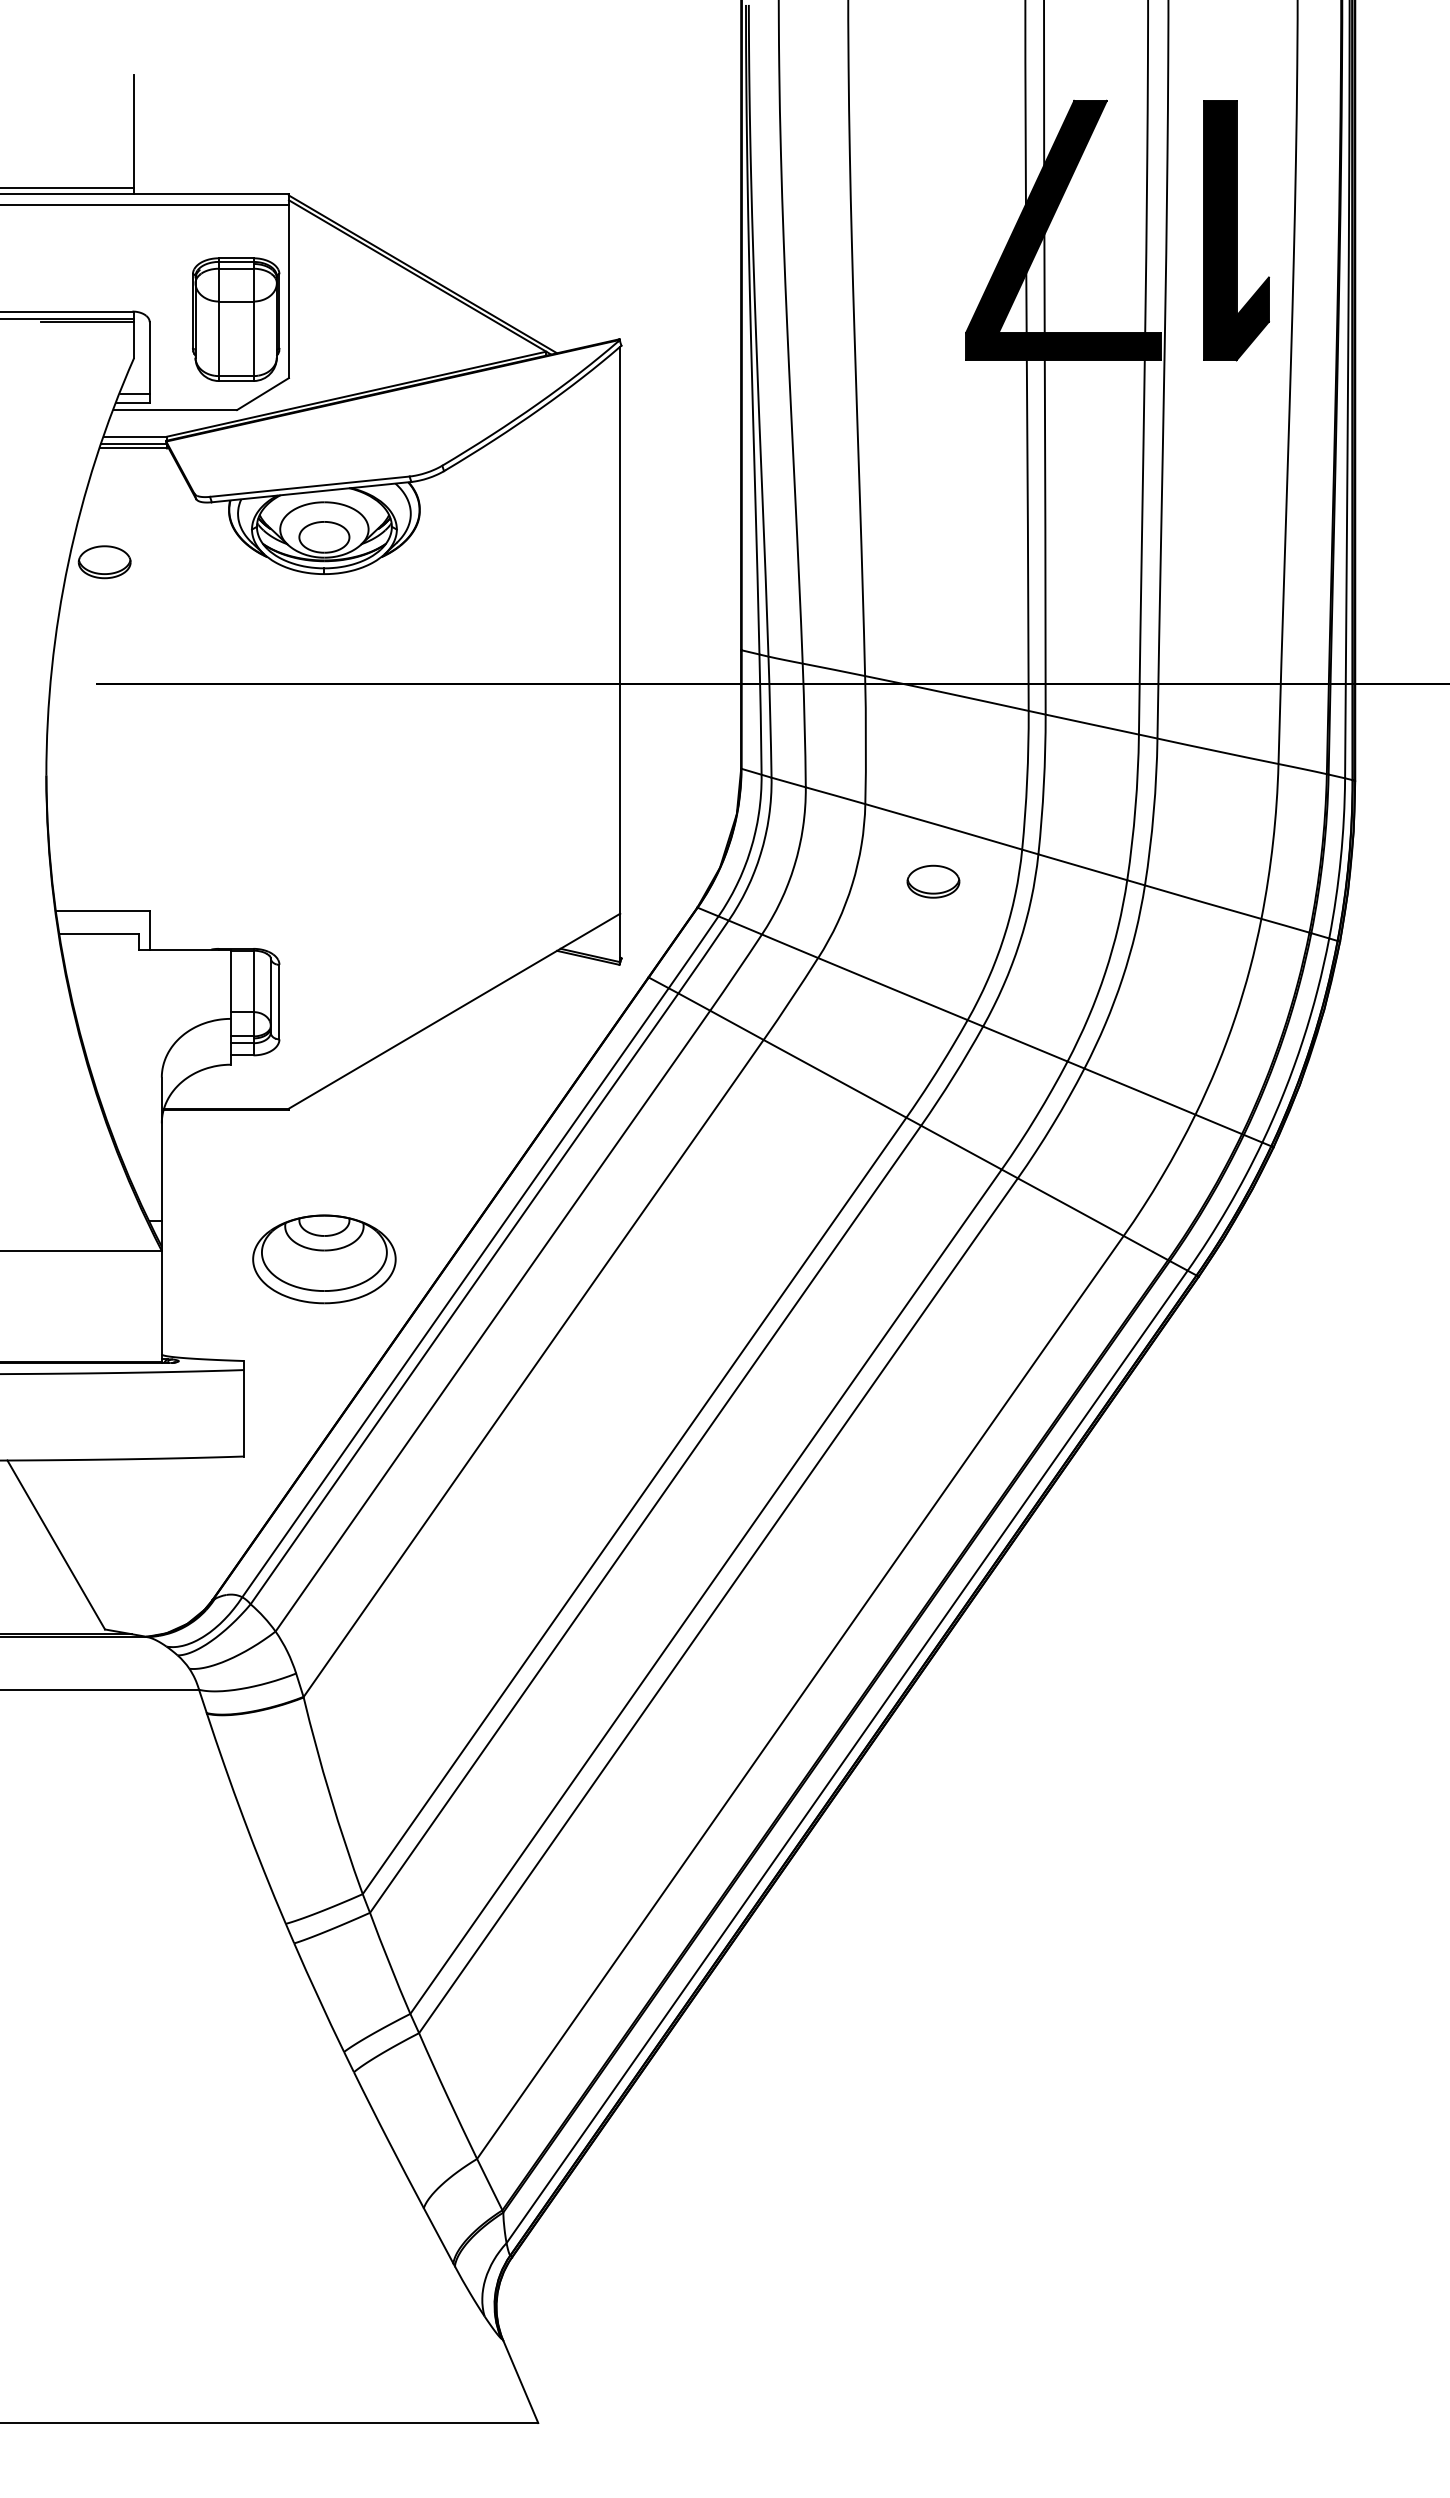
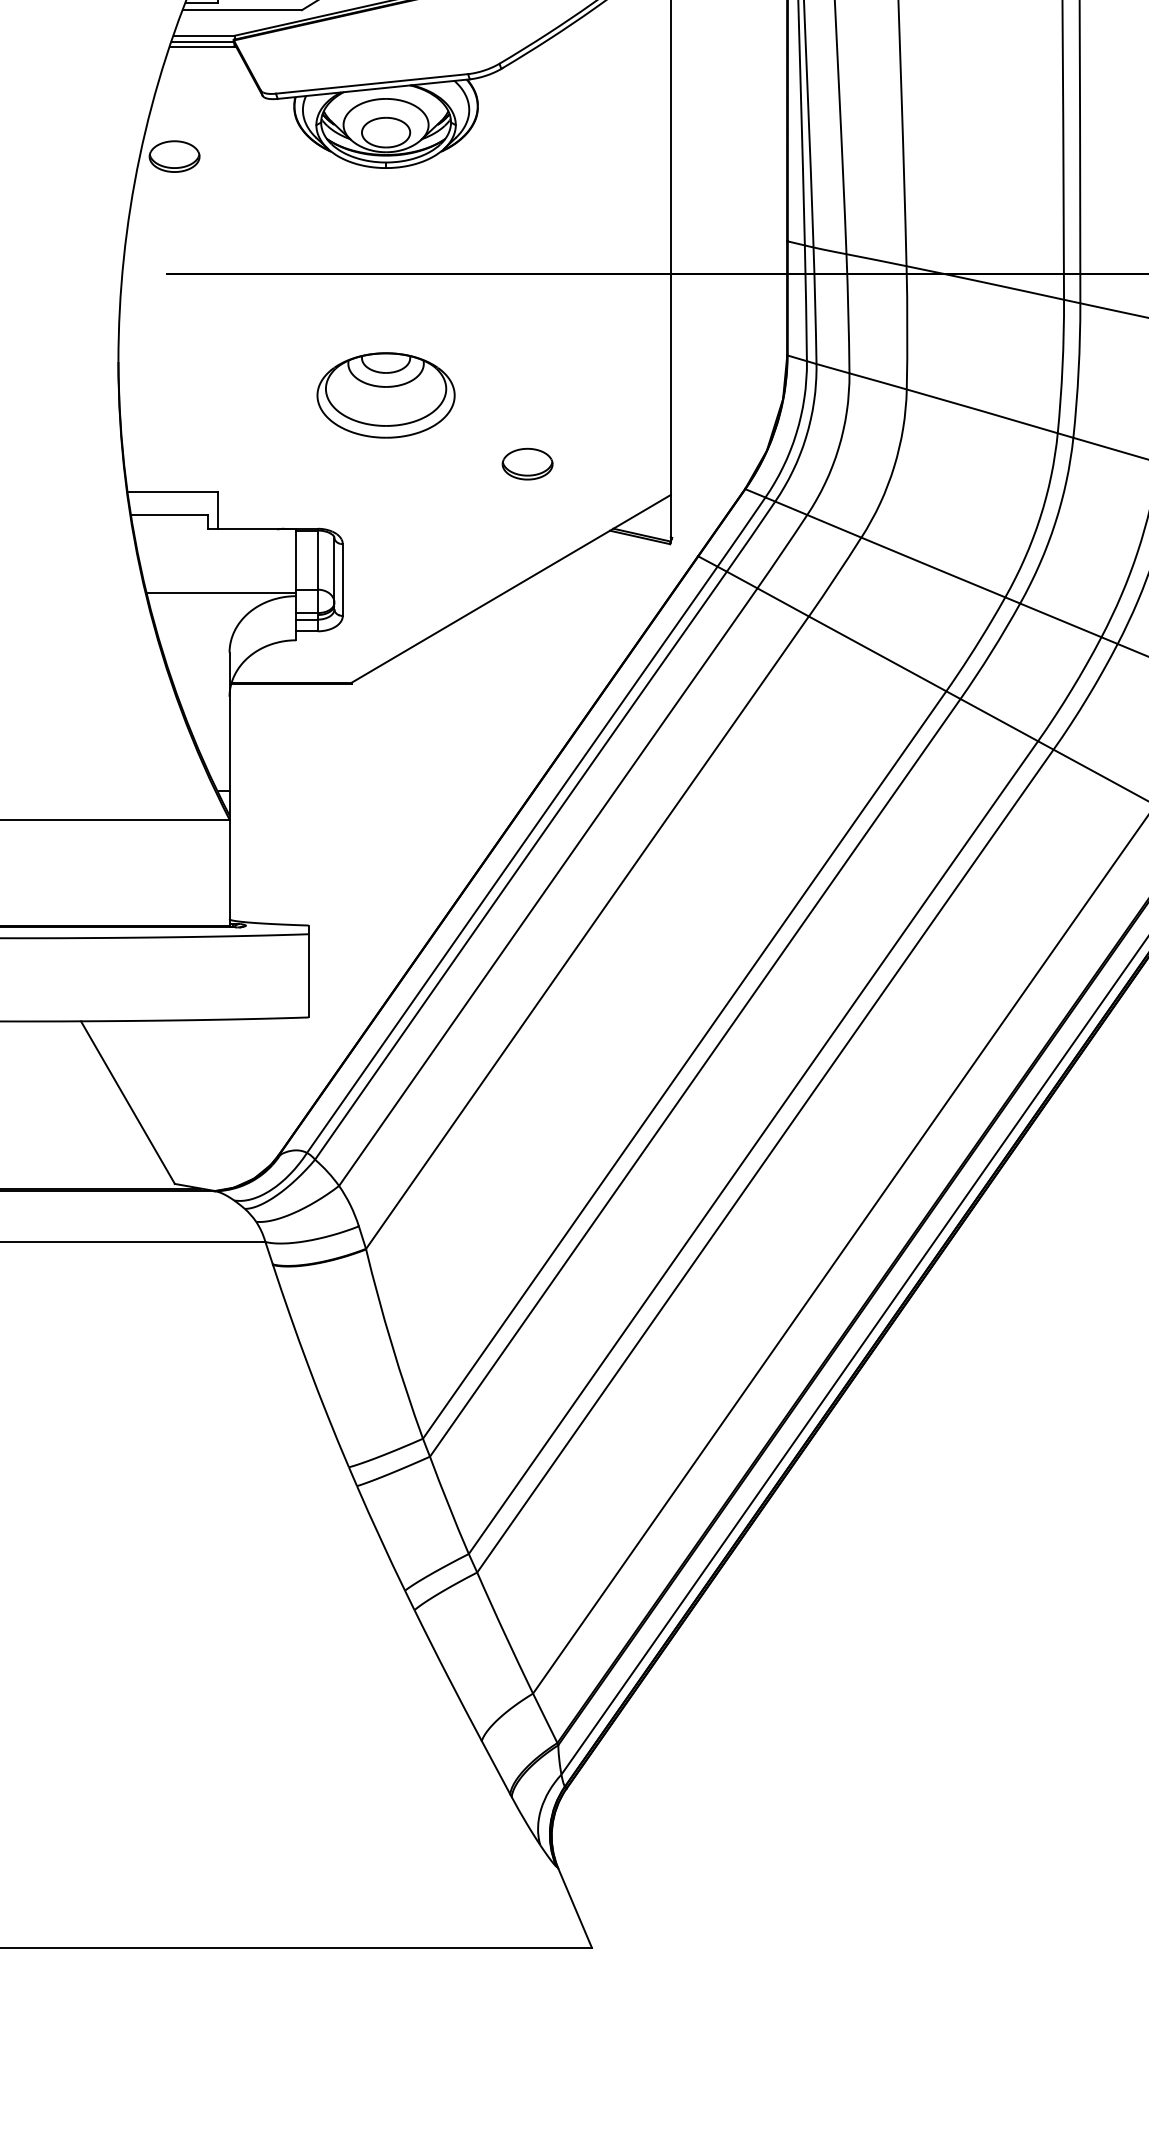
part: (933, 881) -> (527, 463), moved
line: (153, 1015) -> (221, 592), added
part: (324, 1259) -> (386, 395), moved

